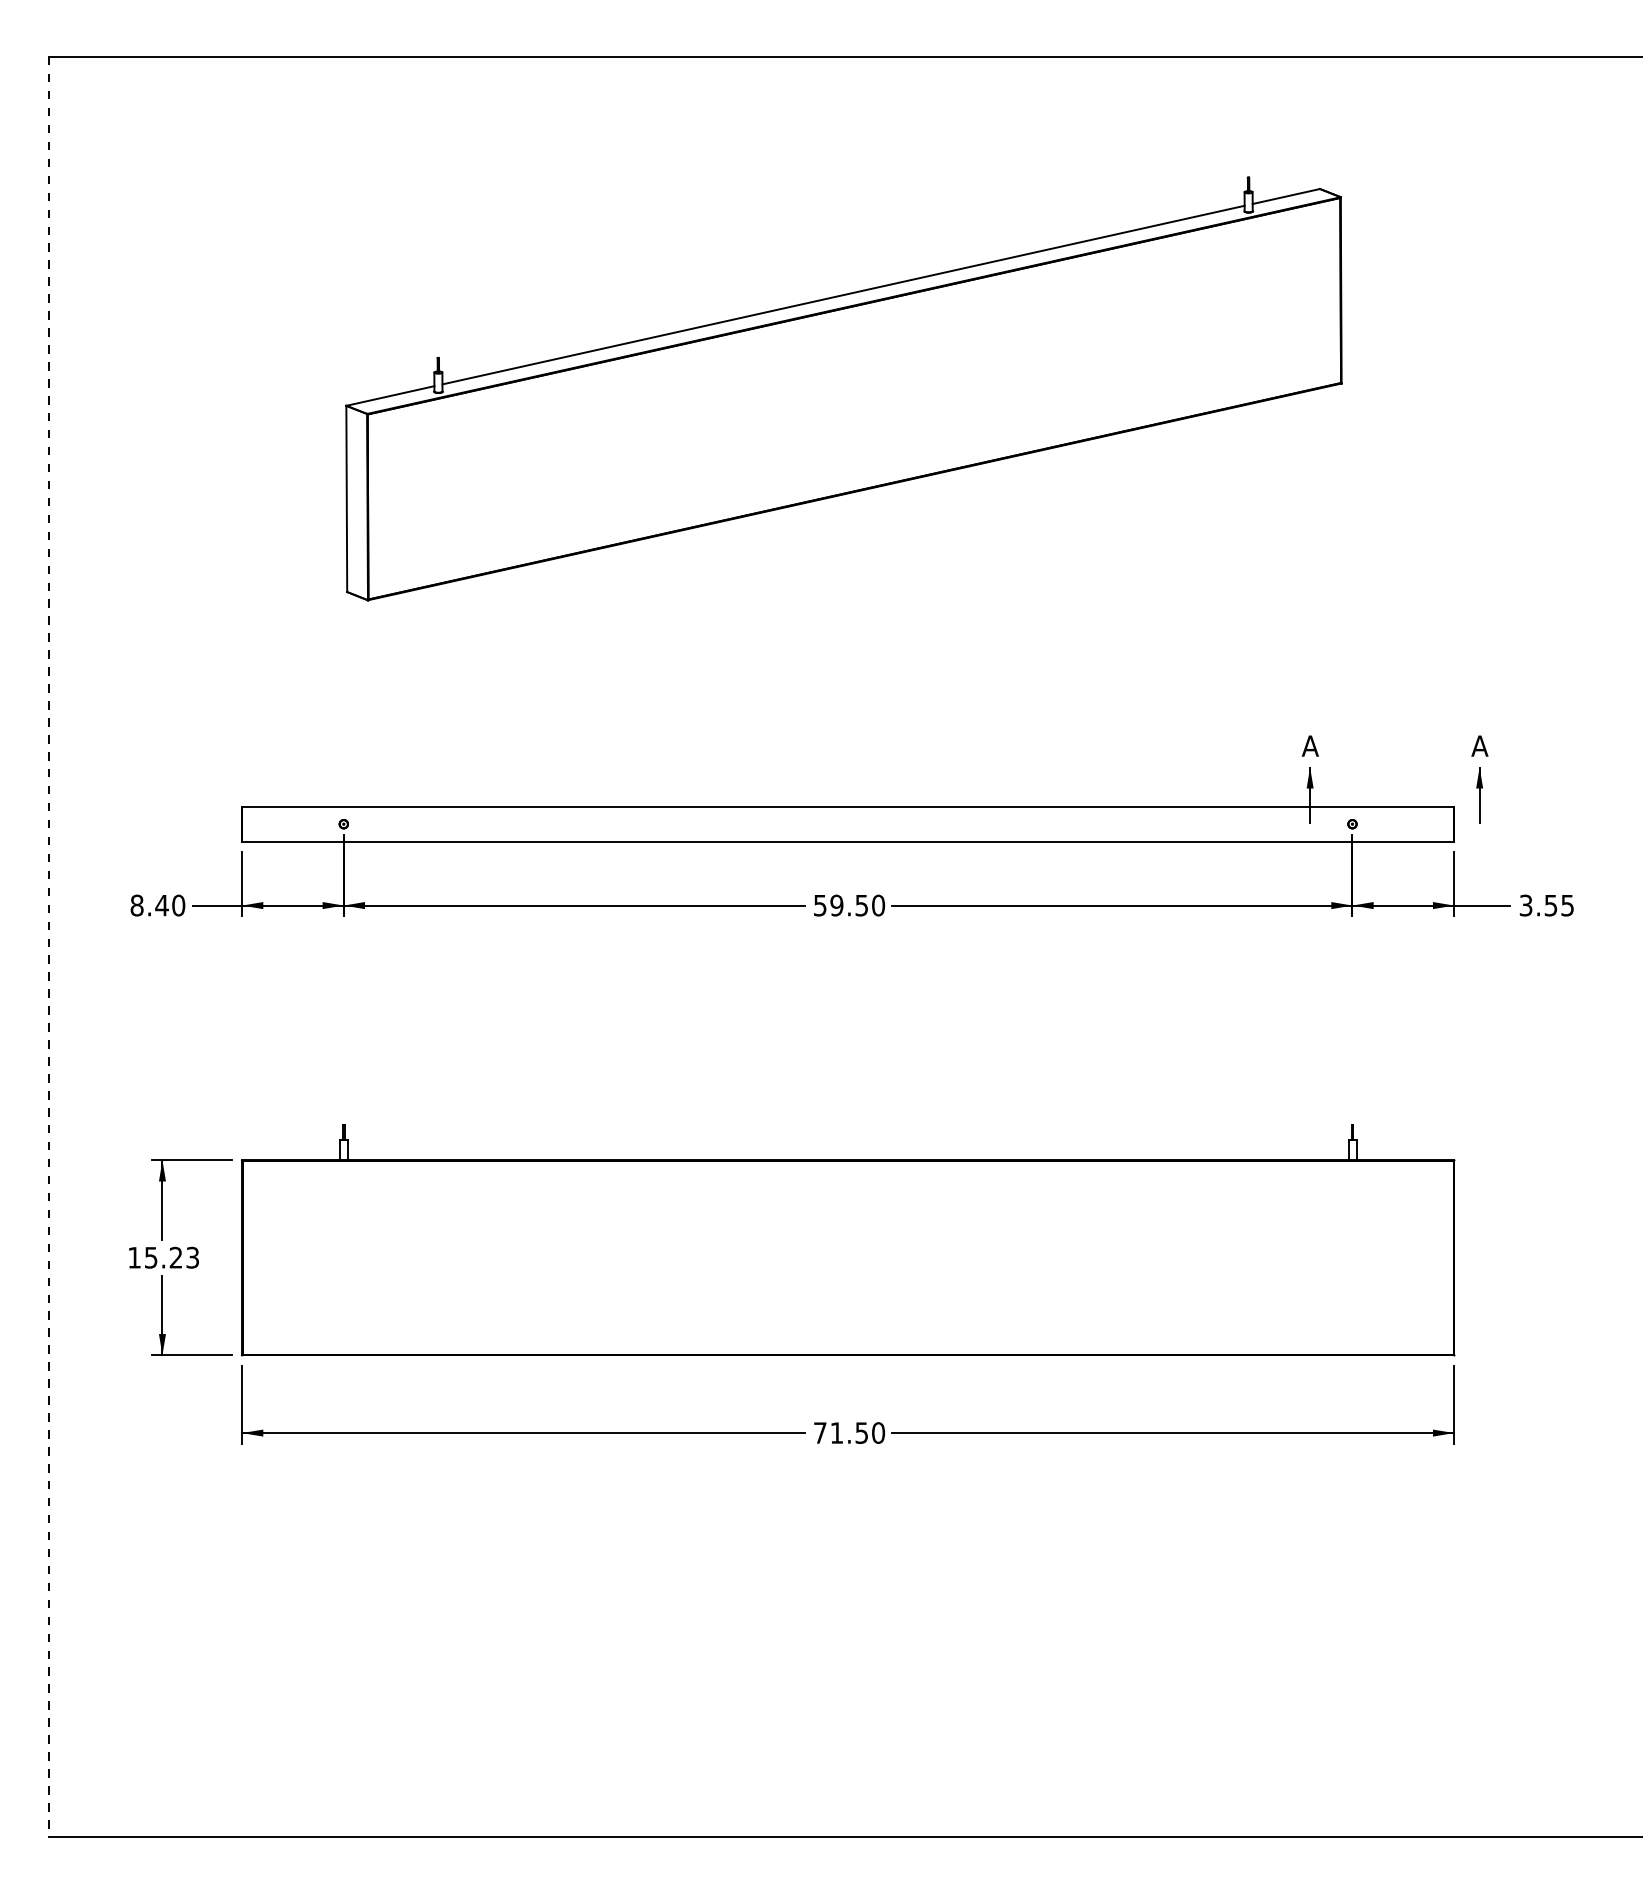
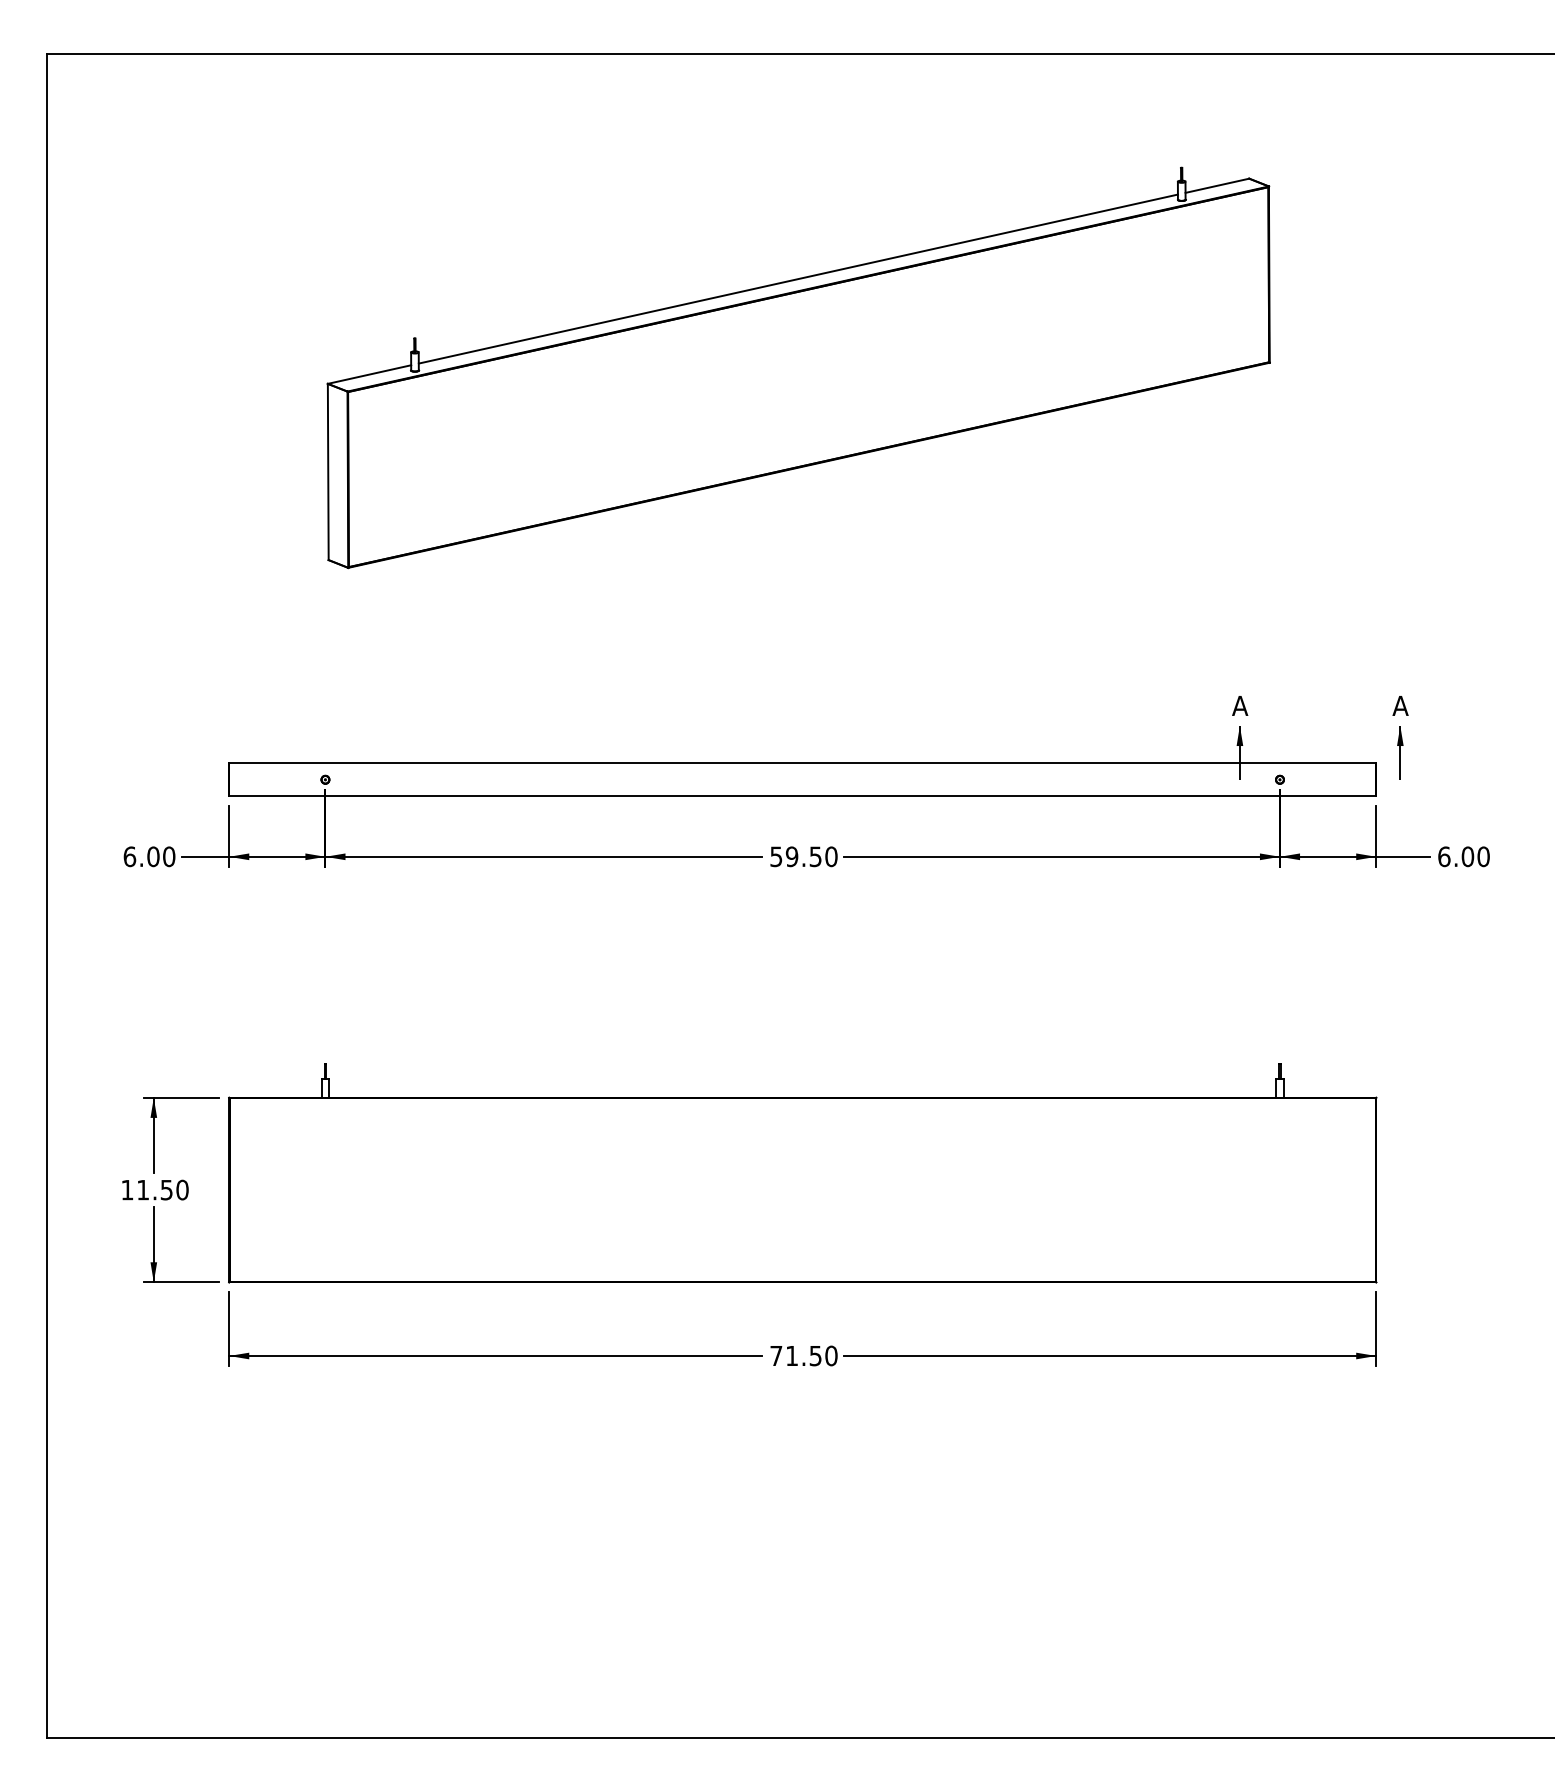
text: (149, 905) -> (141, 856), 8.40 -> 6.00
text: (1546, 905) -> (1463, 856), 3.55 -> 6.00
line: (49, 947) -> (46, 896), dashed -> solid
text: (171, 1257) -> (162, 1189), 15.23 -> 11.50

